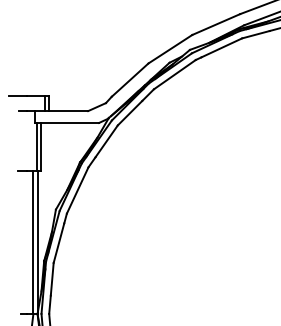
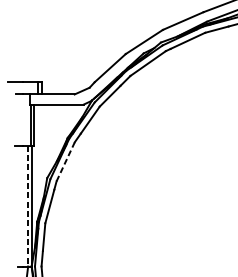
line: (77, 190) -> (65, 161), solid -> dashed
line: (33, 243) -> (28, 206), solid -> dashed

